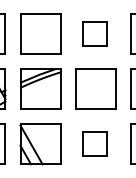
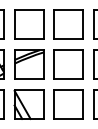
part: (94, 33) -> (68, 24), size x1.67
part: (94, 144) -> (68, 104), size x1.67

